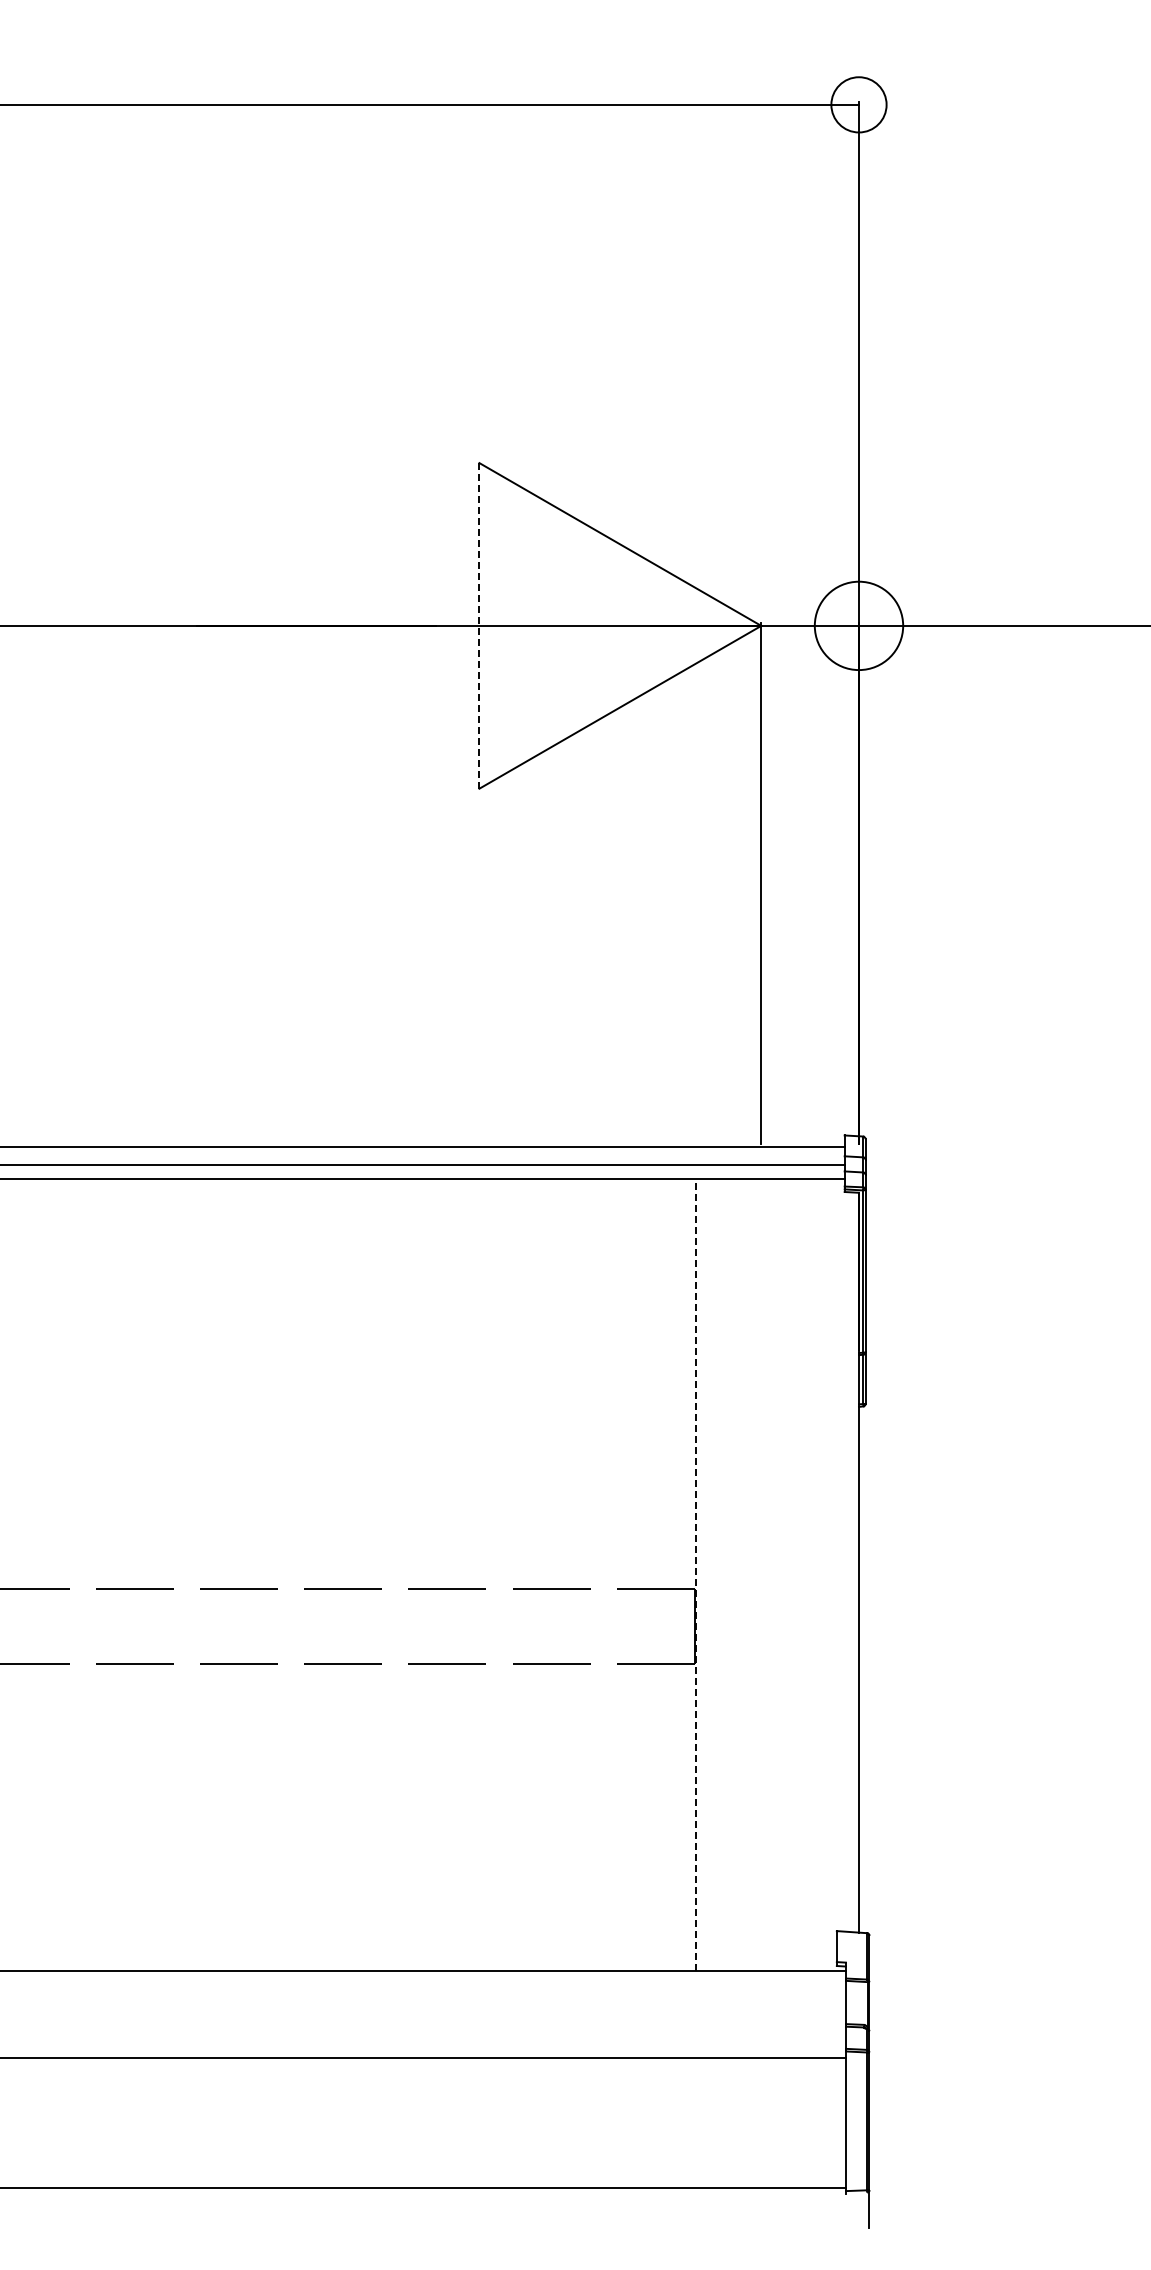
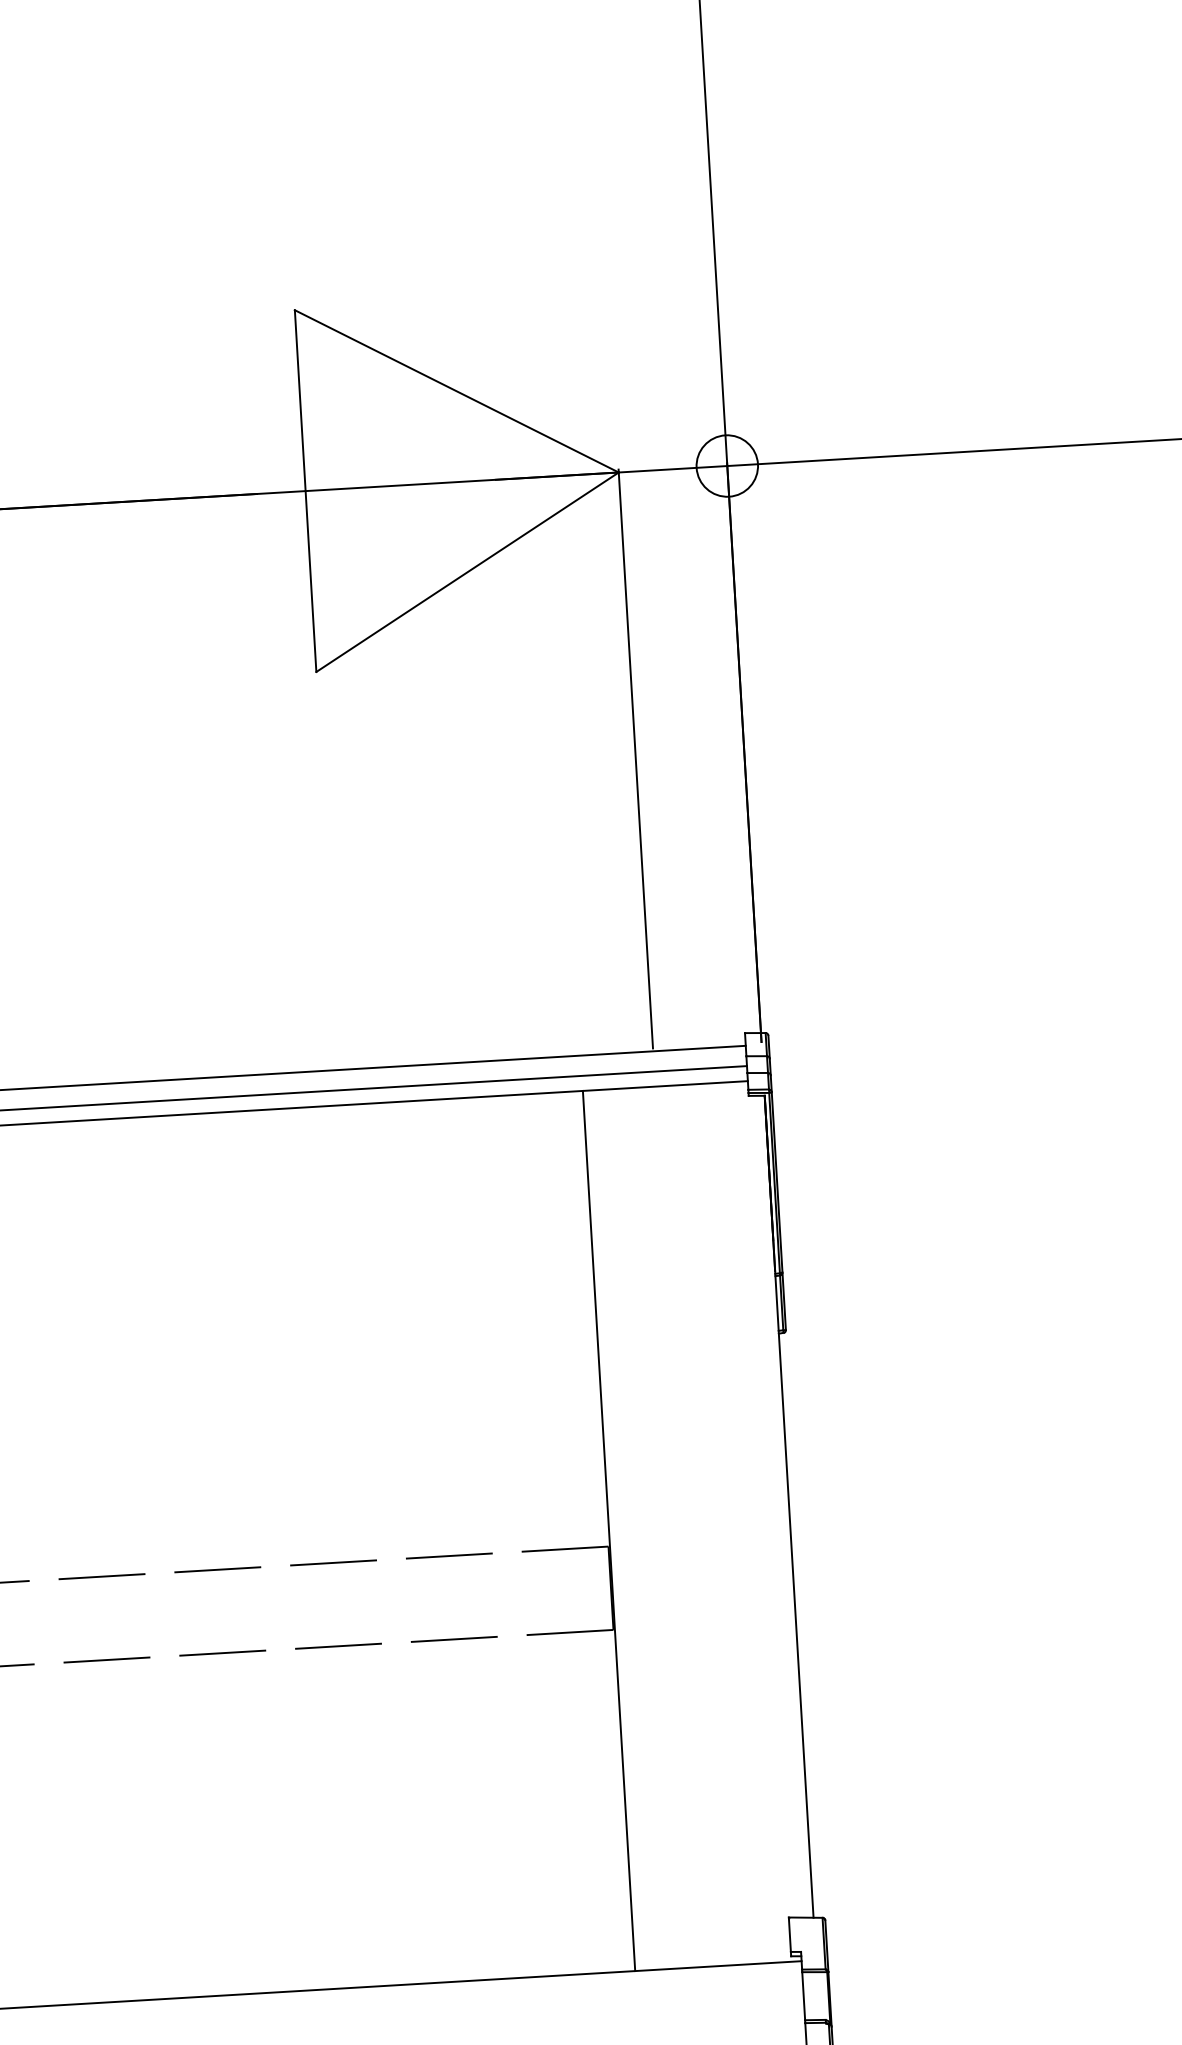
line: (479, 625) -> (305, 490), dashed -> solid
circle: (858, 625) -> (726, 465), size x0.62
line: (696, 1574) -> (609, 1530), dashed -> solid

